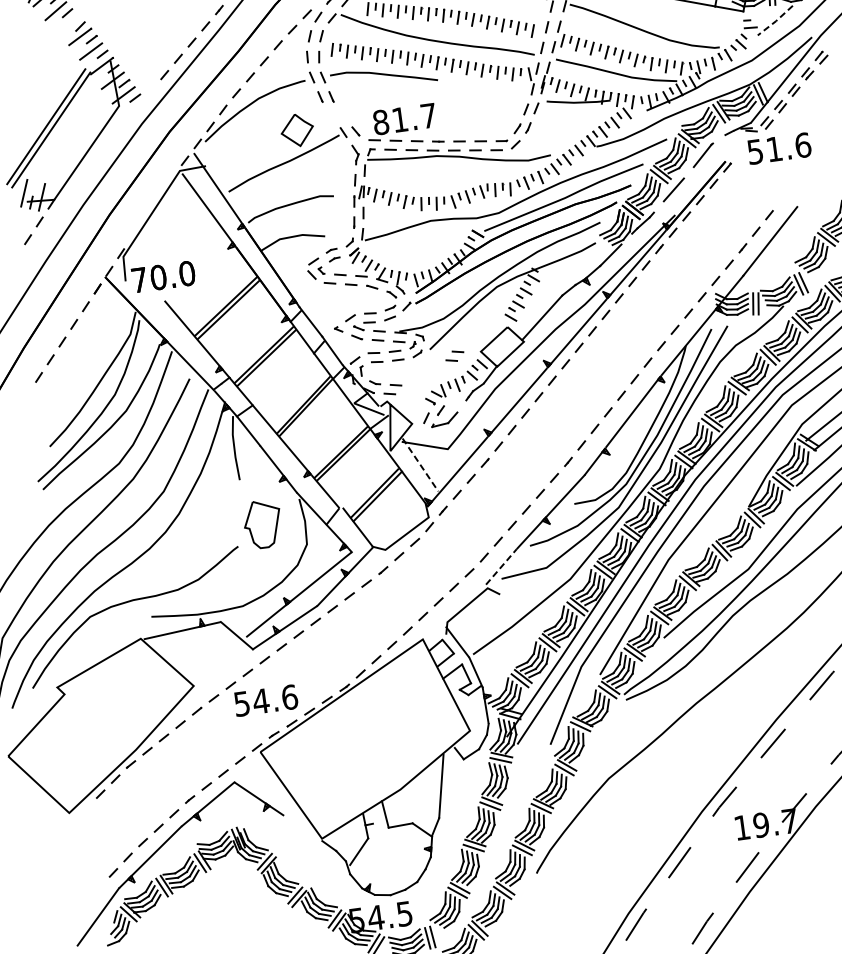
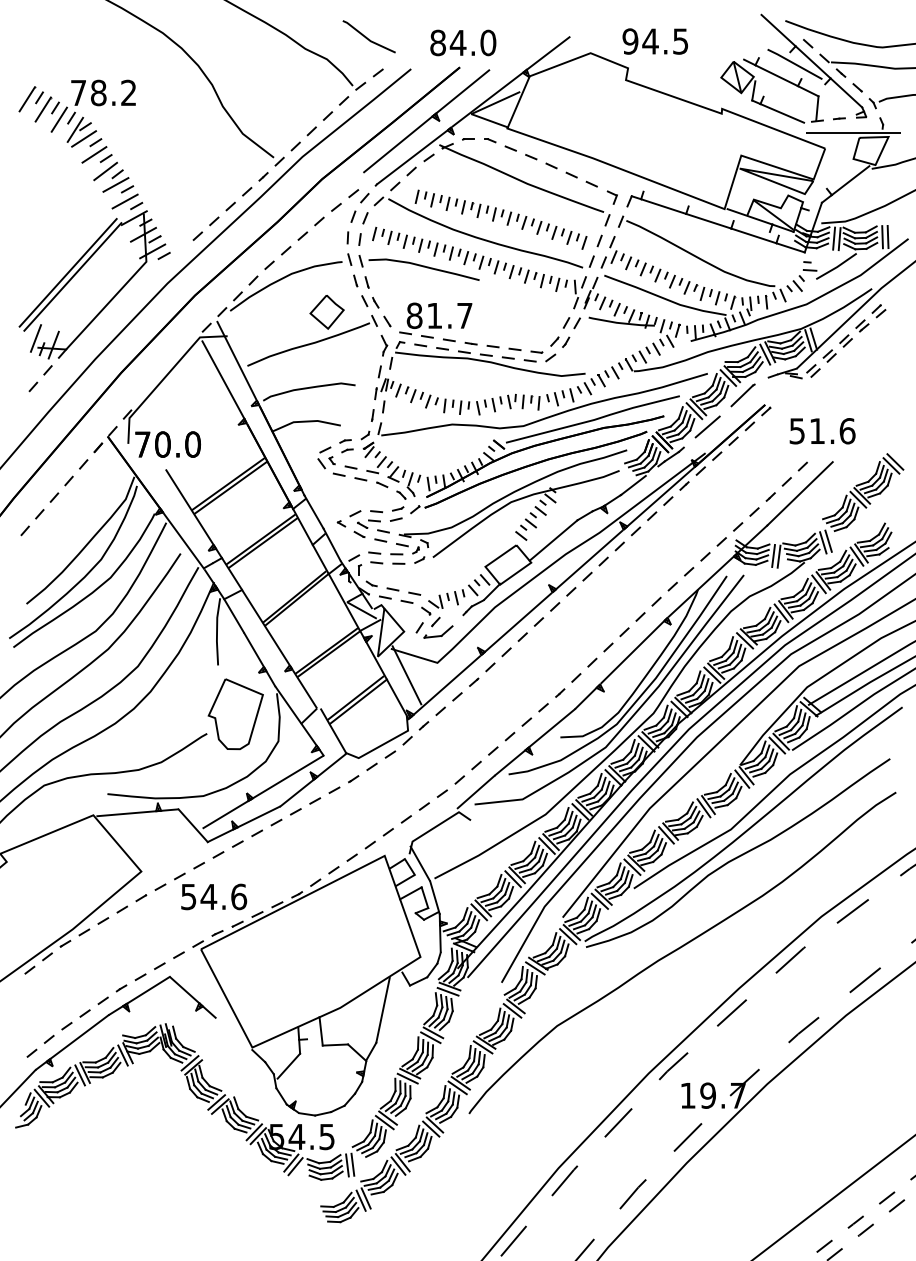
line: (776, 21) -> (837, 267), dashed -> solid
line: (68, 25) -> (105, 171), added
part: (337, 114) -> (370, 301), added
text: (779, 148) -> (822, 431), moved
part: (454, 355) -> (410, 597), moved
line: (419, 464) -> (406, 674), dashed -> solid
part: (262, 524) -> (235, 714), size x1.43
line: (501, 566) -> (476, 791), dashed -> solid

